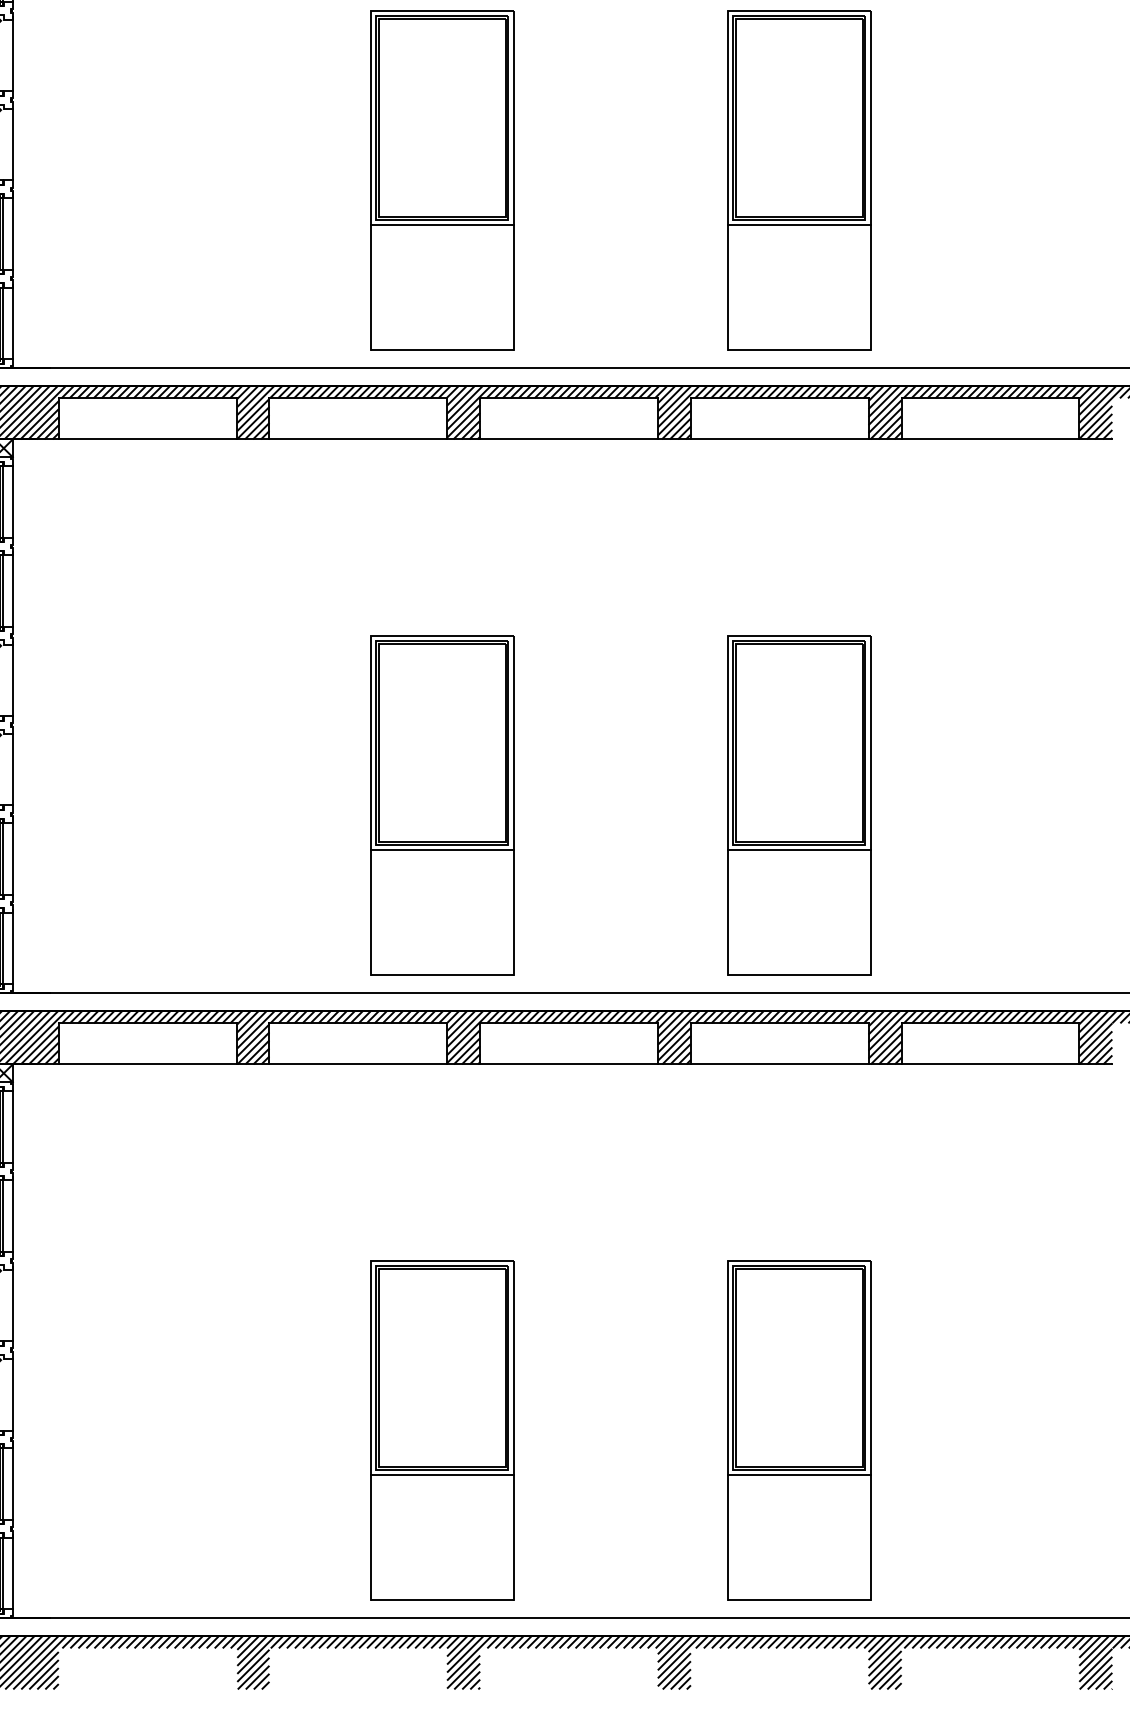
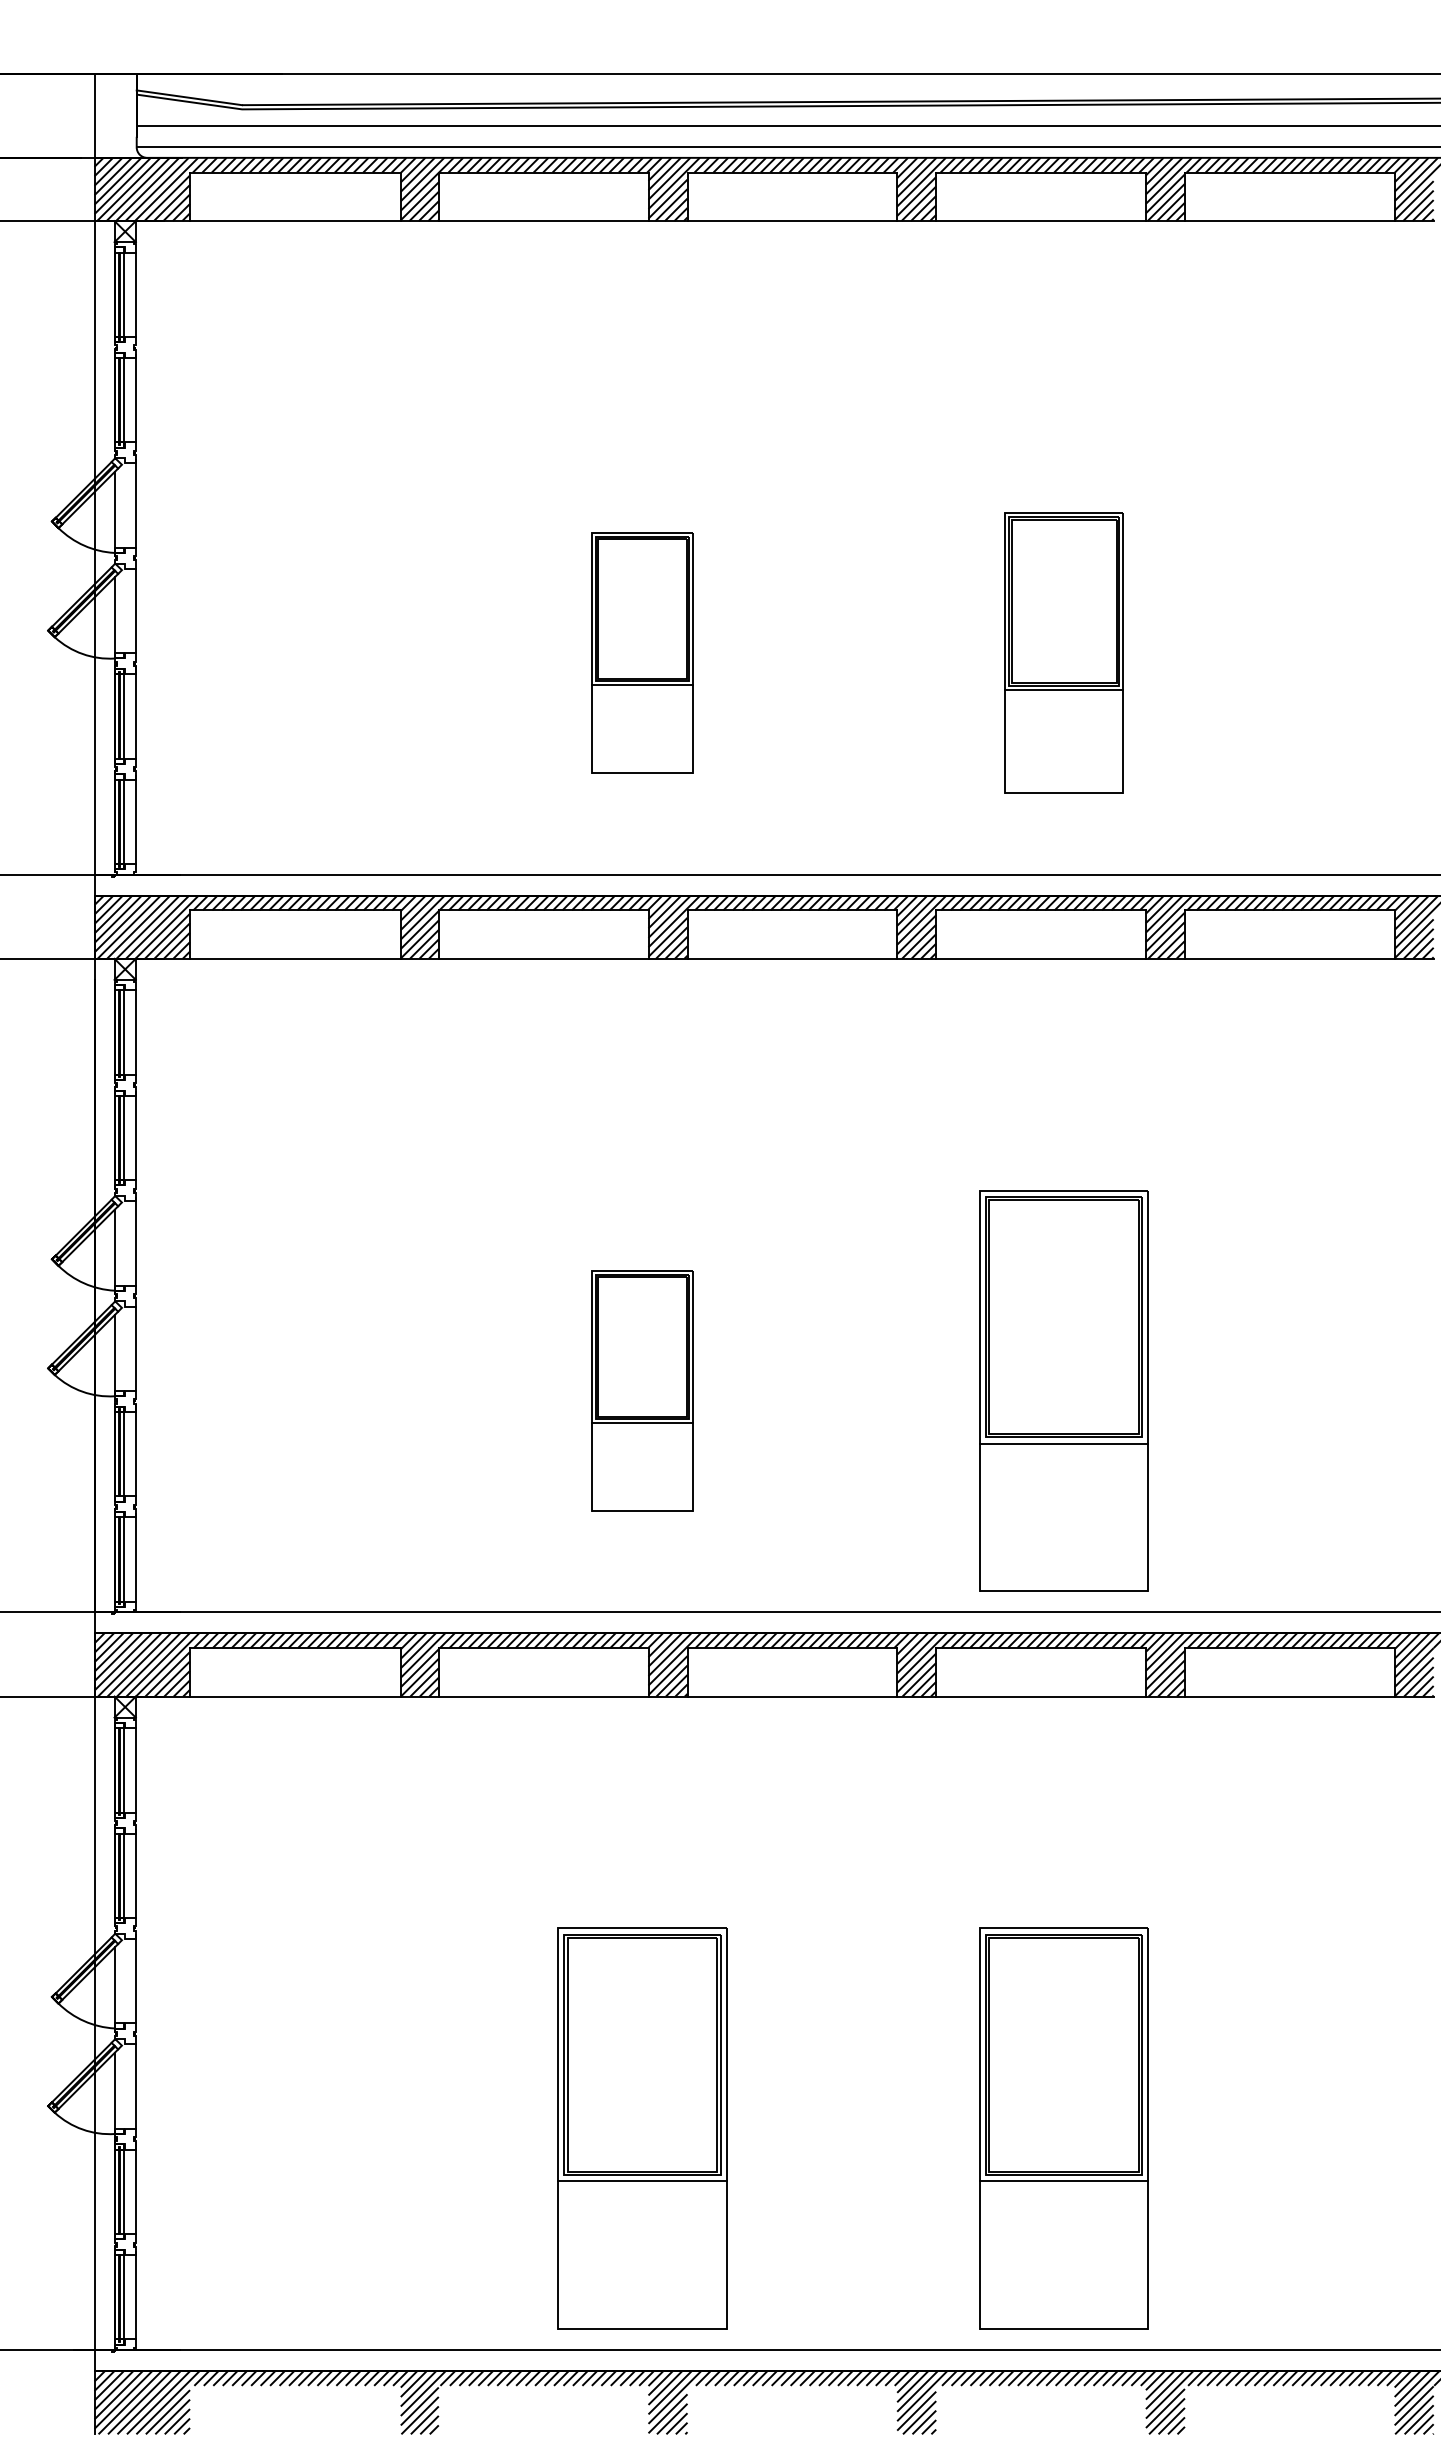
part: (442, 179) -> (642, 652), size x0.6
part: (798, 179) -> (1063, 652), size x0.7
part: (442, 805) -> (642, 1390), size x0.6

